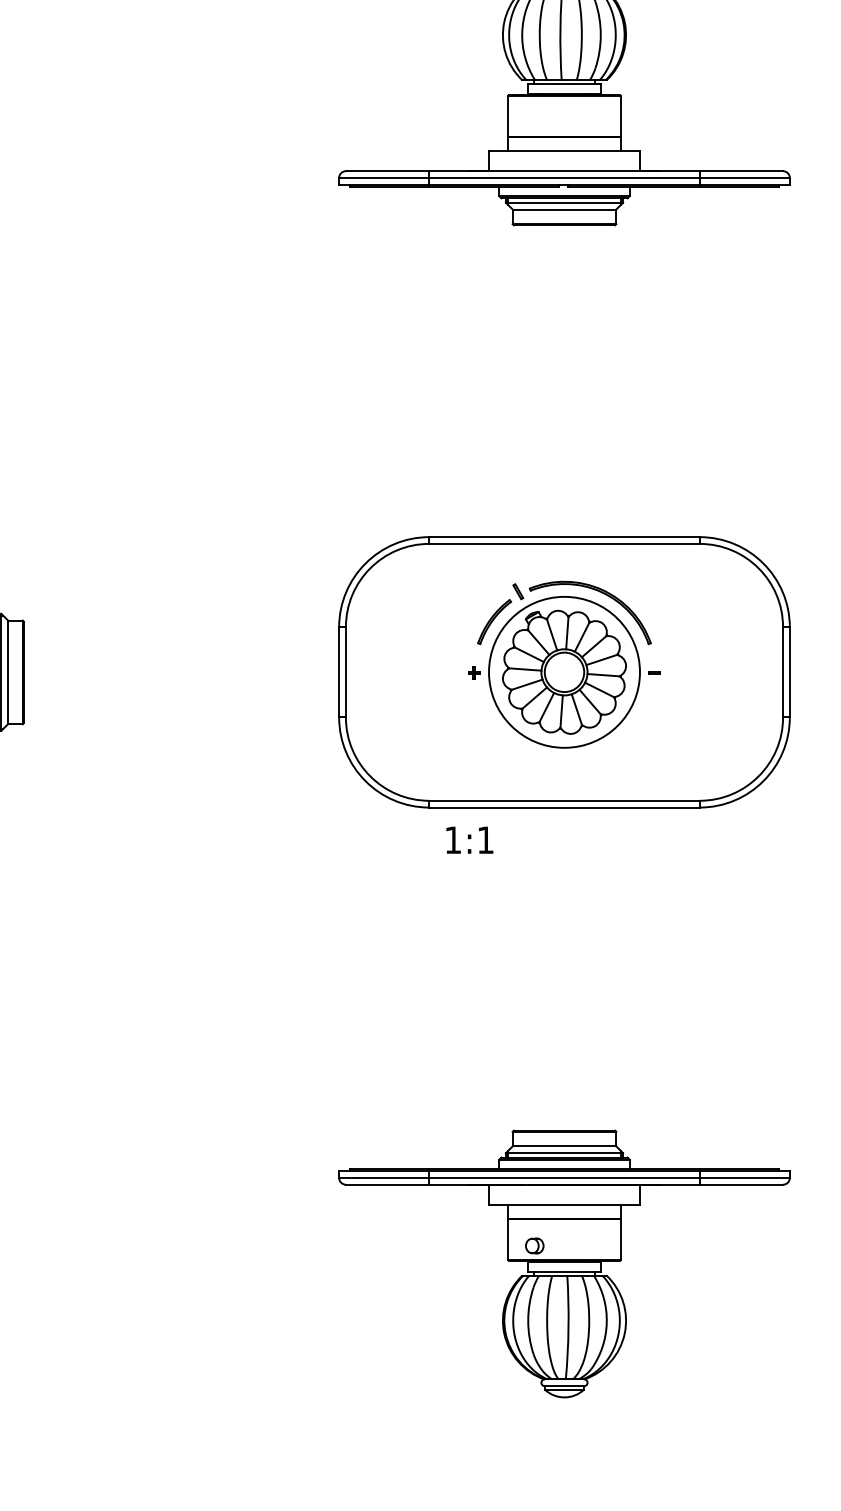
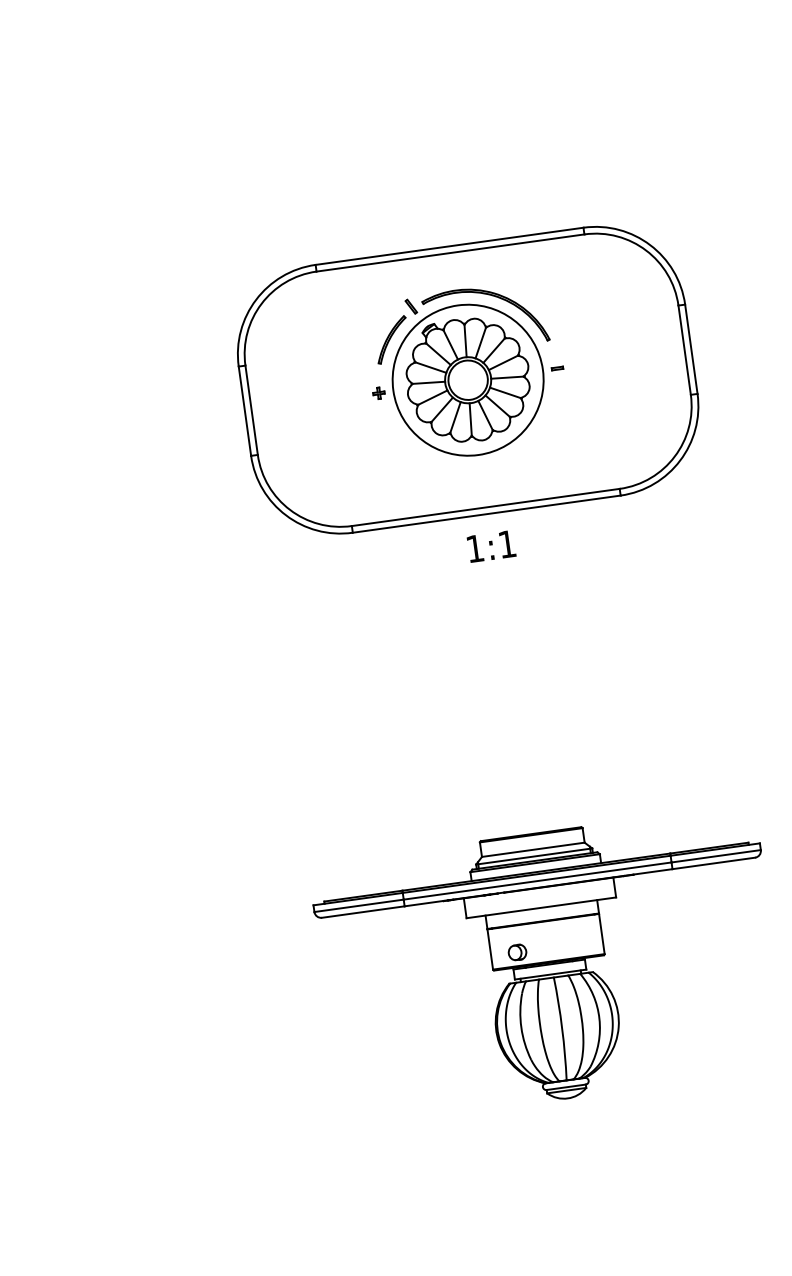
text: (469, 839) -> (491, 545), moved

